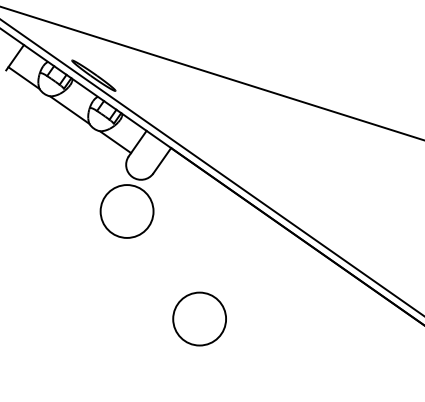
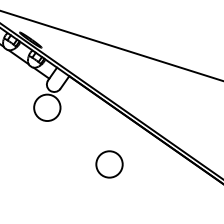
circle: (199, 319) -> (109, 164), moved

